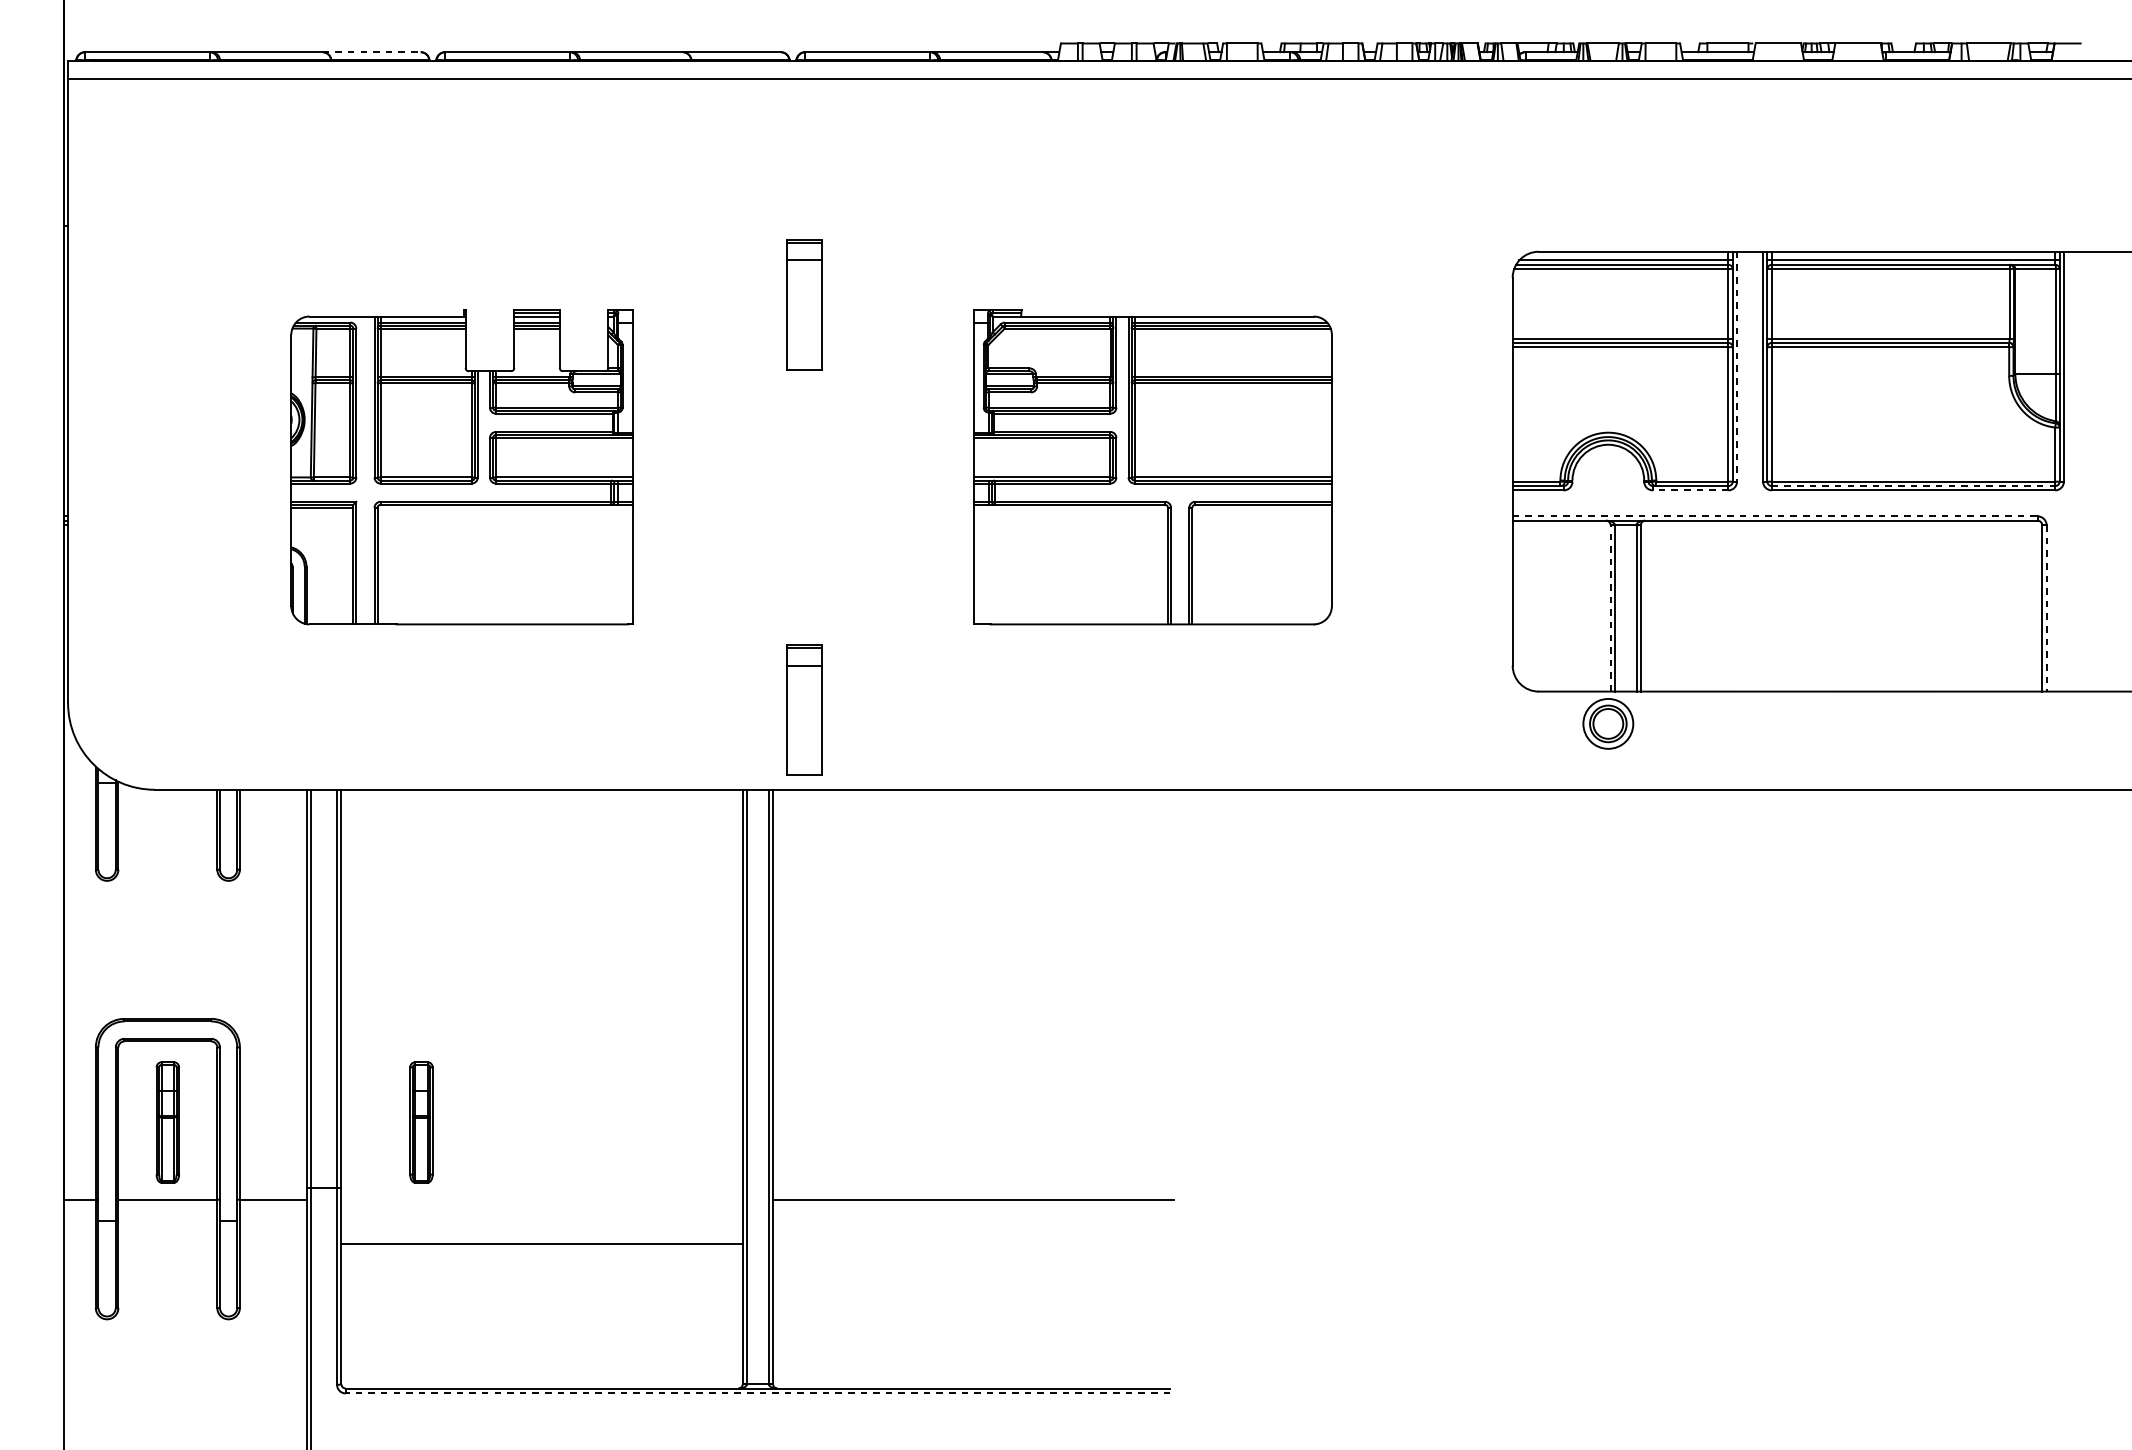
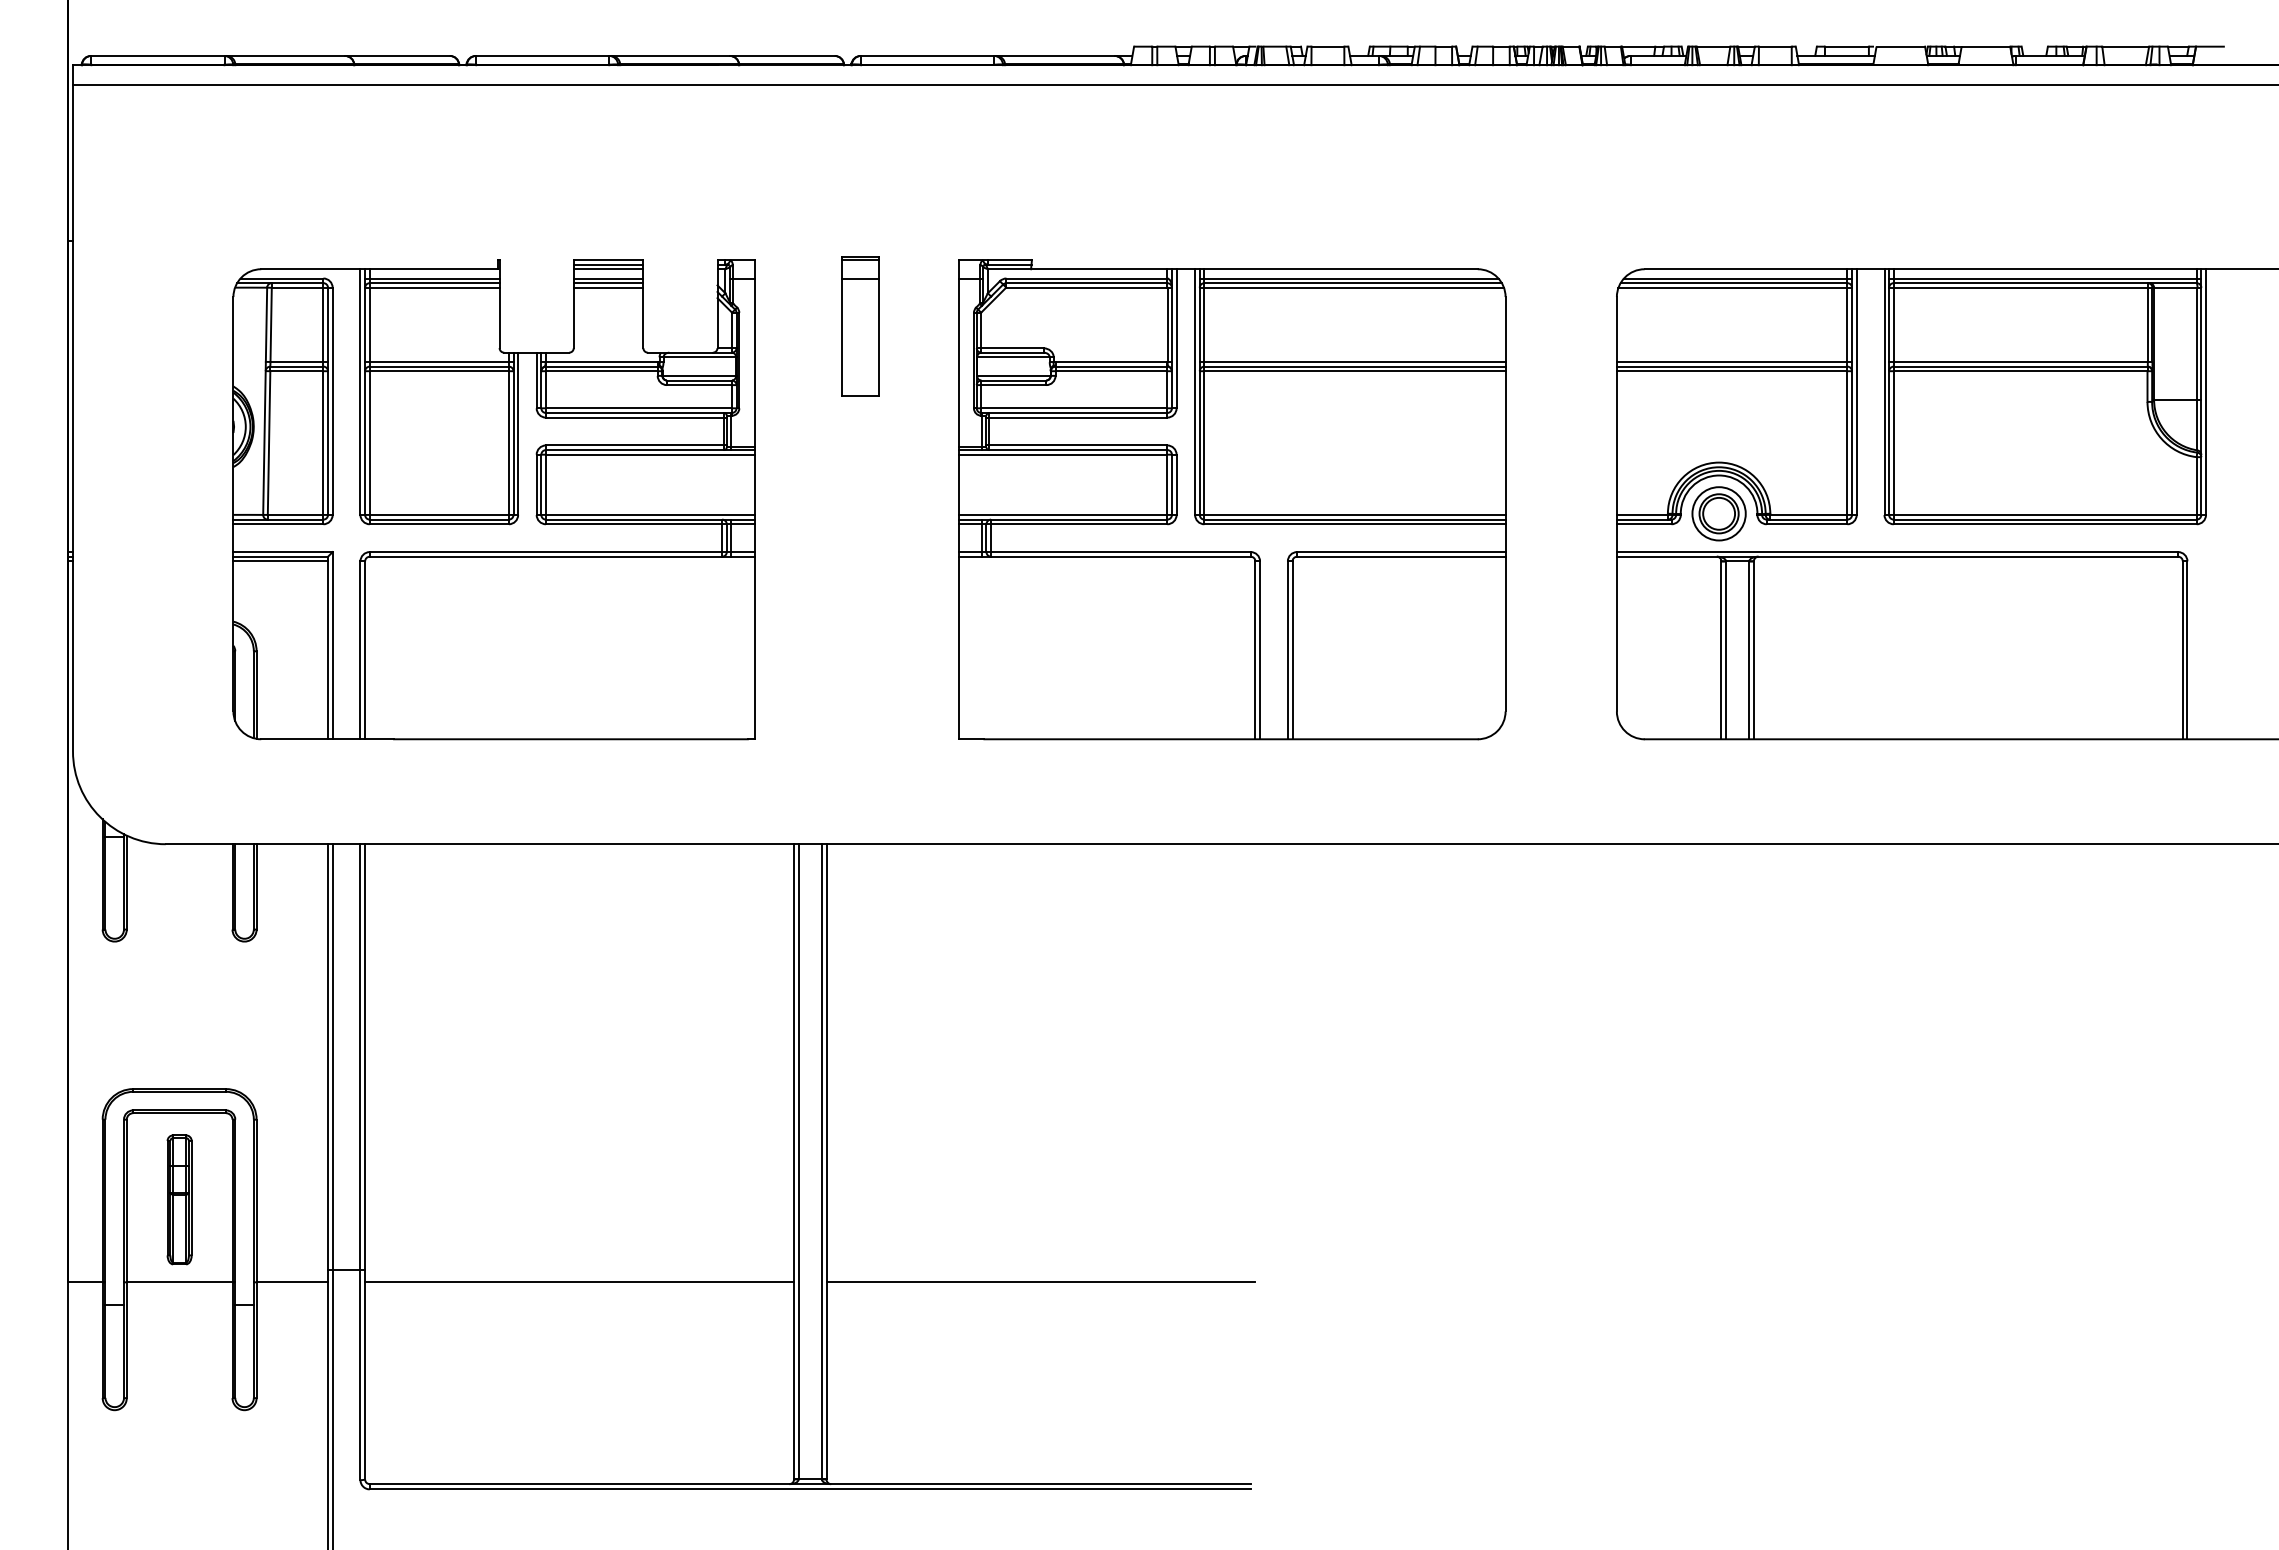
line: (371, 51) -> (397, 55), dashed -> solid
line: (1736, 367) -> (1856, 392), dashed -> solid
part: (461, 467) -> (493, 499), size x1.43
part: (1153, 467) -> (1232, 499), size x1.43
line: (1913, 485) -> (2045, 519), dashed -> solid
line: (1690, 490) -> (1806, 524), dashed -> solid
line: (1775, 516) -> (1897, 552), dashed -> solid
line: (1610, 608) -> (1721, 650), dashed -> solid
line: (2046, 608) -> (2187, 650), dashed -> solid
part: (804, 710) -> (860, 759), removed
part: (1607, 723) -> (1718, 513), moved
part: (421, 1122) -> (450, 1199), removed
line: (542, 1243) -> (579, 1282), moved
line: (758, 1393) -> (810, 1489), dashed -> solid

